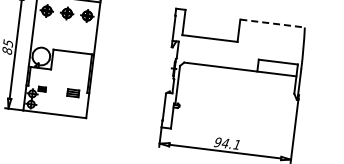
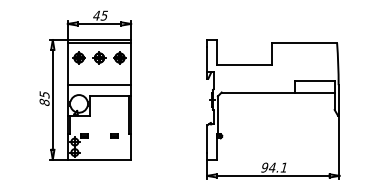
line: (273, 23) -> (305, 42), dashed -> solid
line: (63, 40) -> (99, 85), added
part: (72, 92) -> (114, 135), size x0.62

